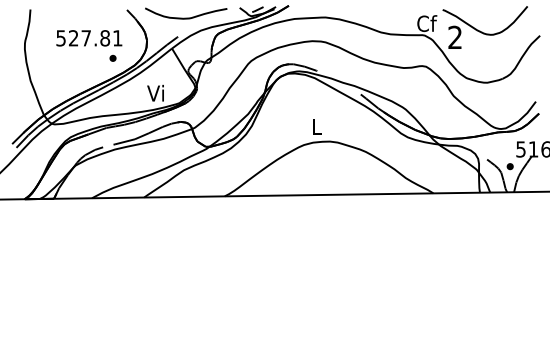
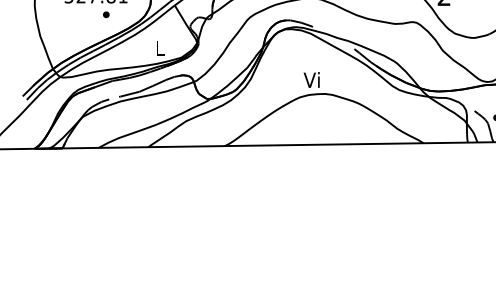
part: (112, 58) -> (105, 14), moved
text: (155, 92) -> (159, 47), Vi -> L
text: (315, 126) -> (311, 79), L -> Vi

